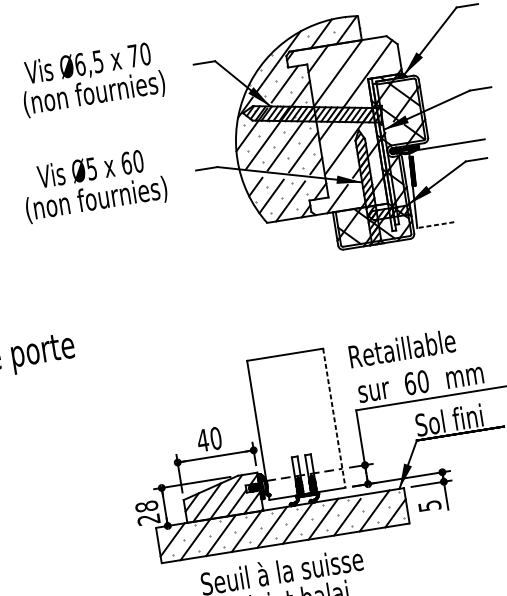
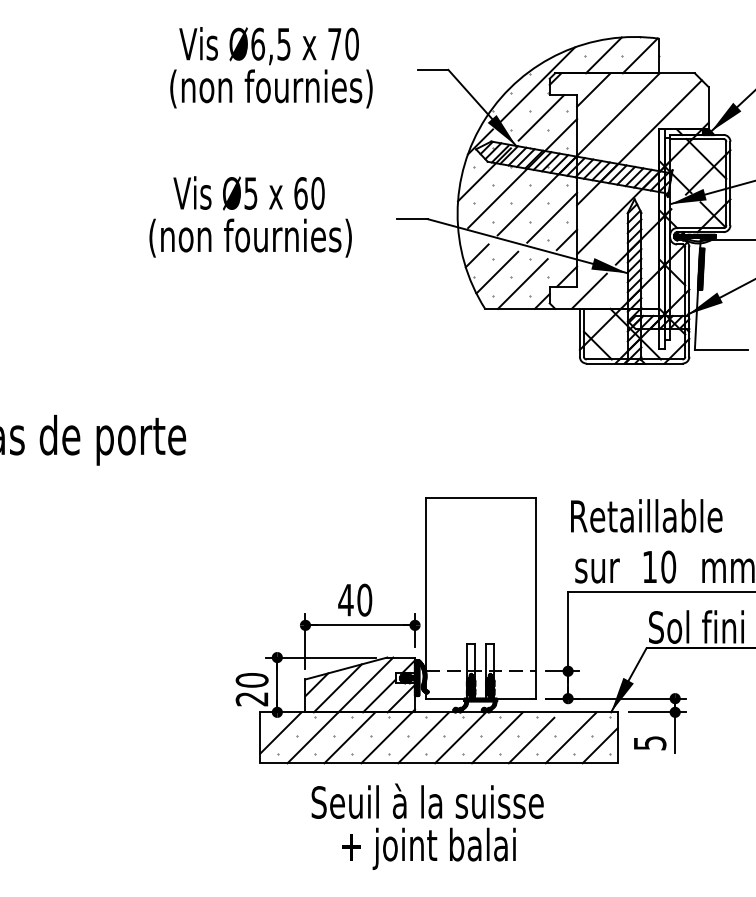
line: (435, 224) -> (721, 349), dashed -> solid
text: (409, 383) -> (649, 566), 60 -> 10
line: (334, 418) -> (535, 598), dashed -> solid
text: (147, 506) -> (252, 680), 28 -> 20

